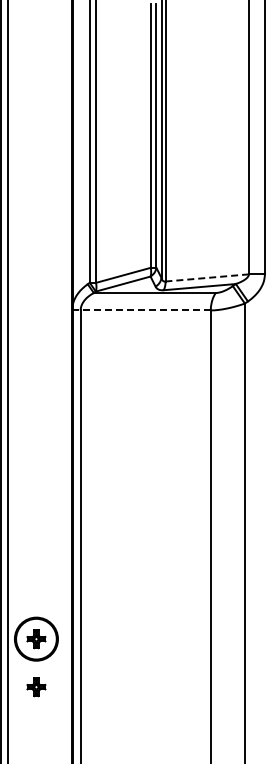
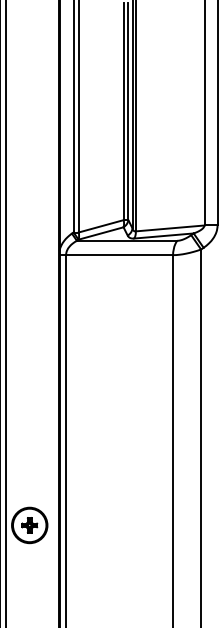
line: (207, 277) -> (170, 228), dashed -> solid
line: (141, 310) -> (116, 255), dashed -> solid
part: (36, 687) -> (29, 565), removed

